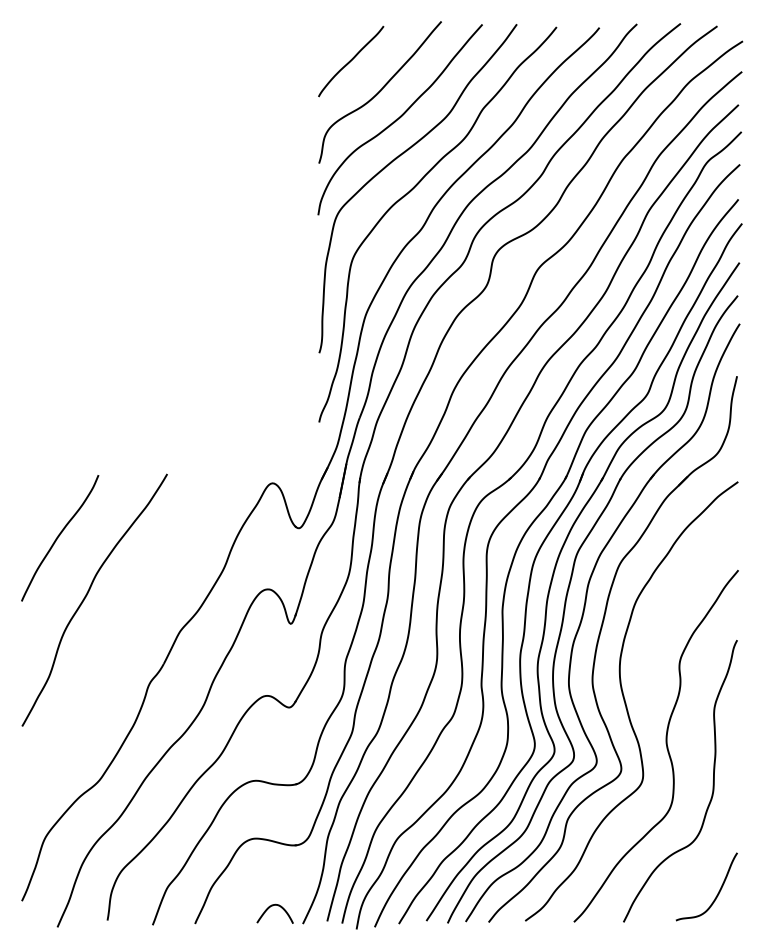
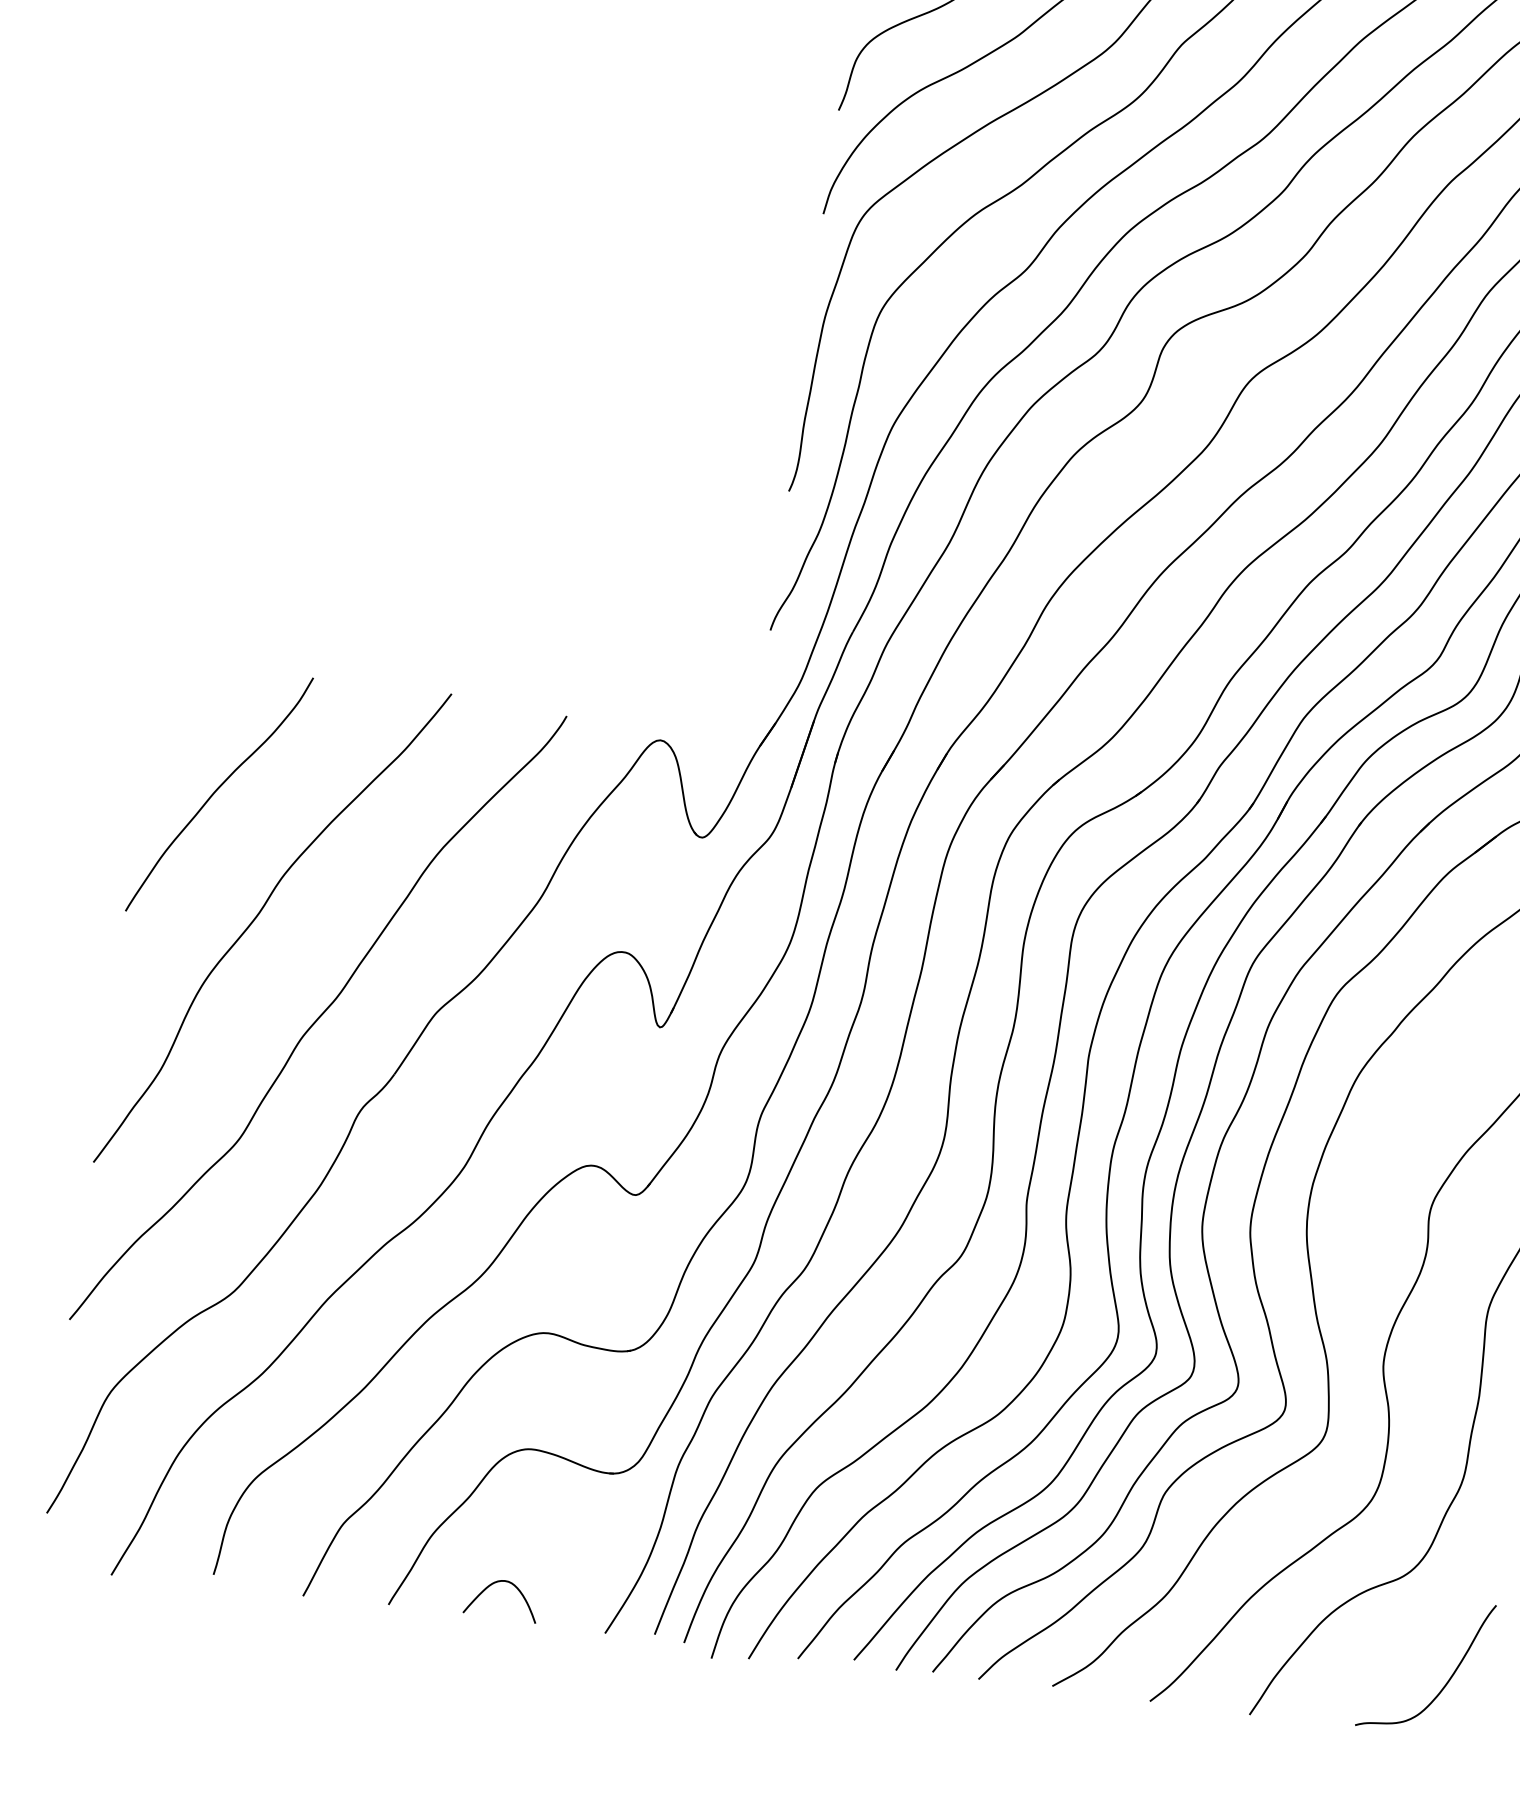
curve: (122, 641) -> (317, 1018), added
curve: (269, 908) -> (491, 1586), moved

